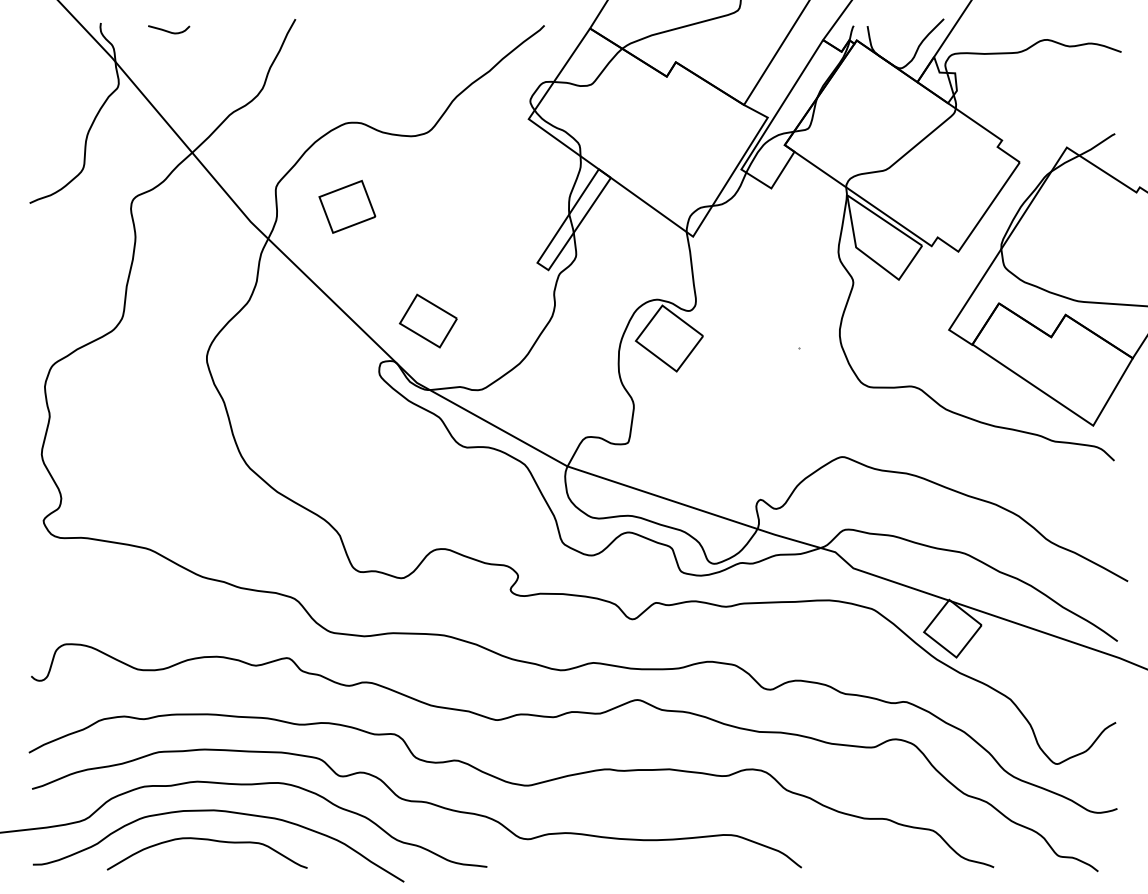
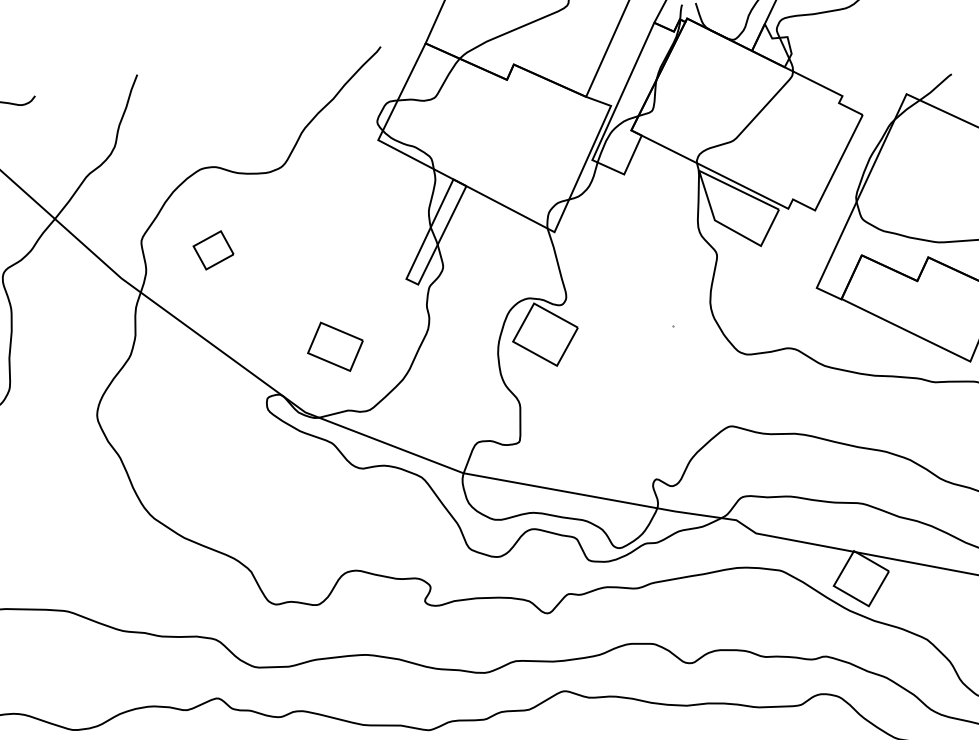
part: (347, 206) -> (213, 250), size x0.7
part: (427, 320) -> (334, 346), moved

